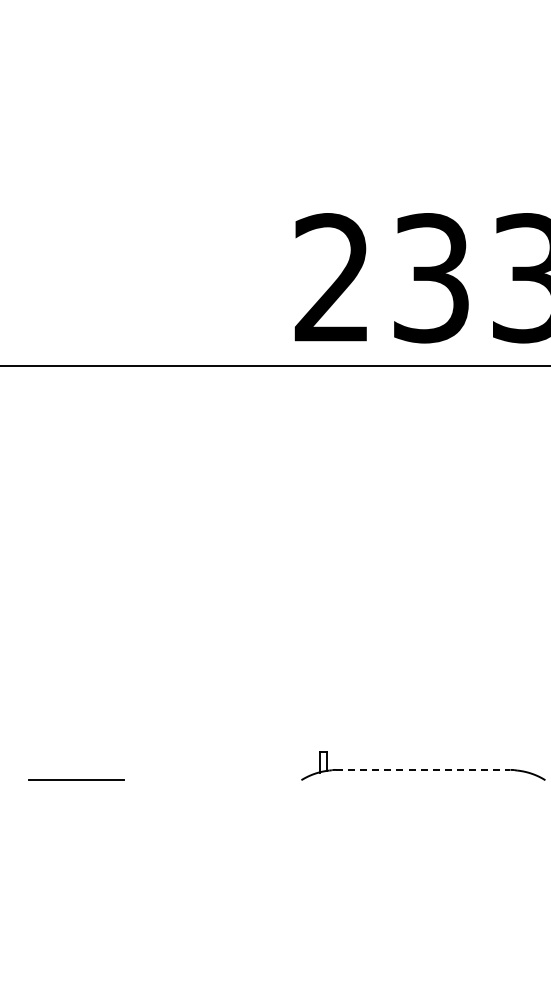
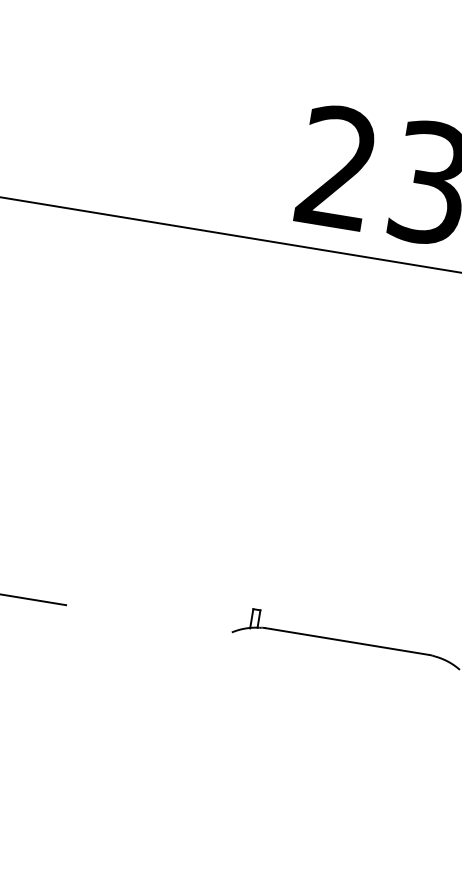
line: (423, 769) -> (347, 641), dashed -> solid

